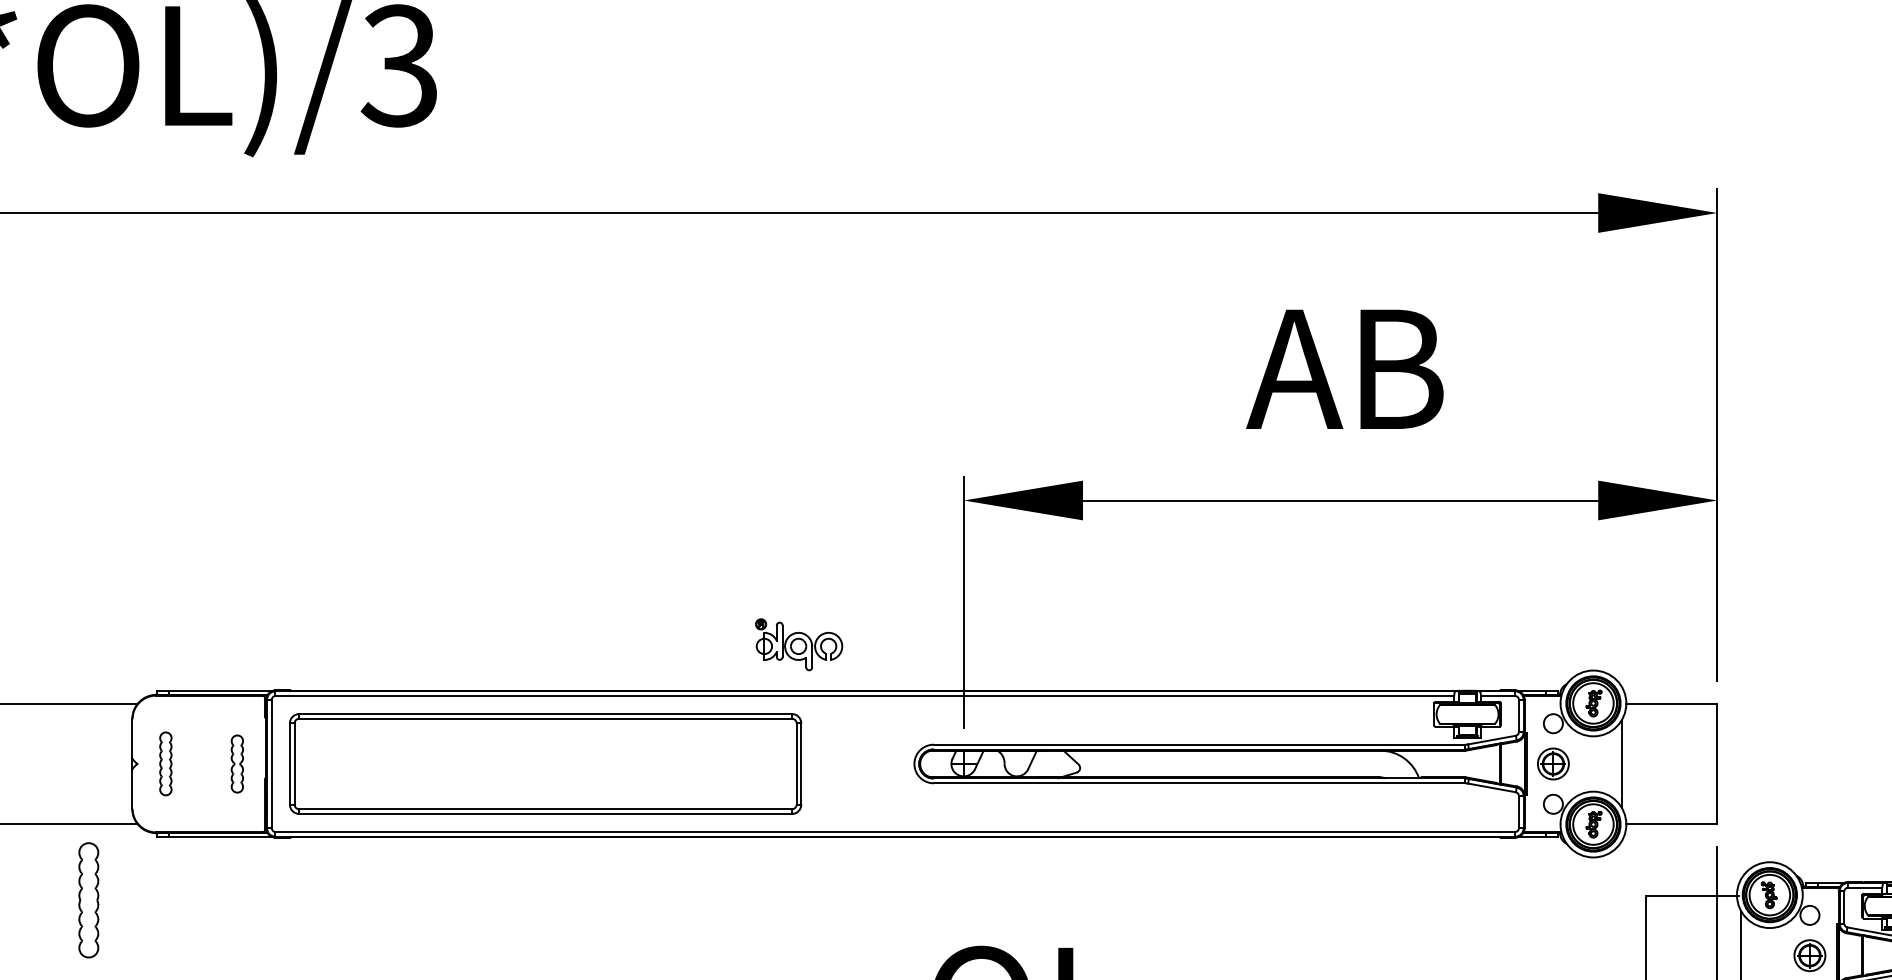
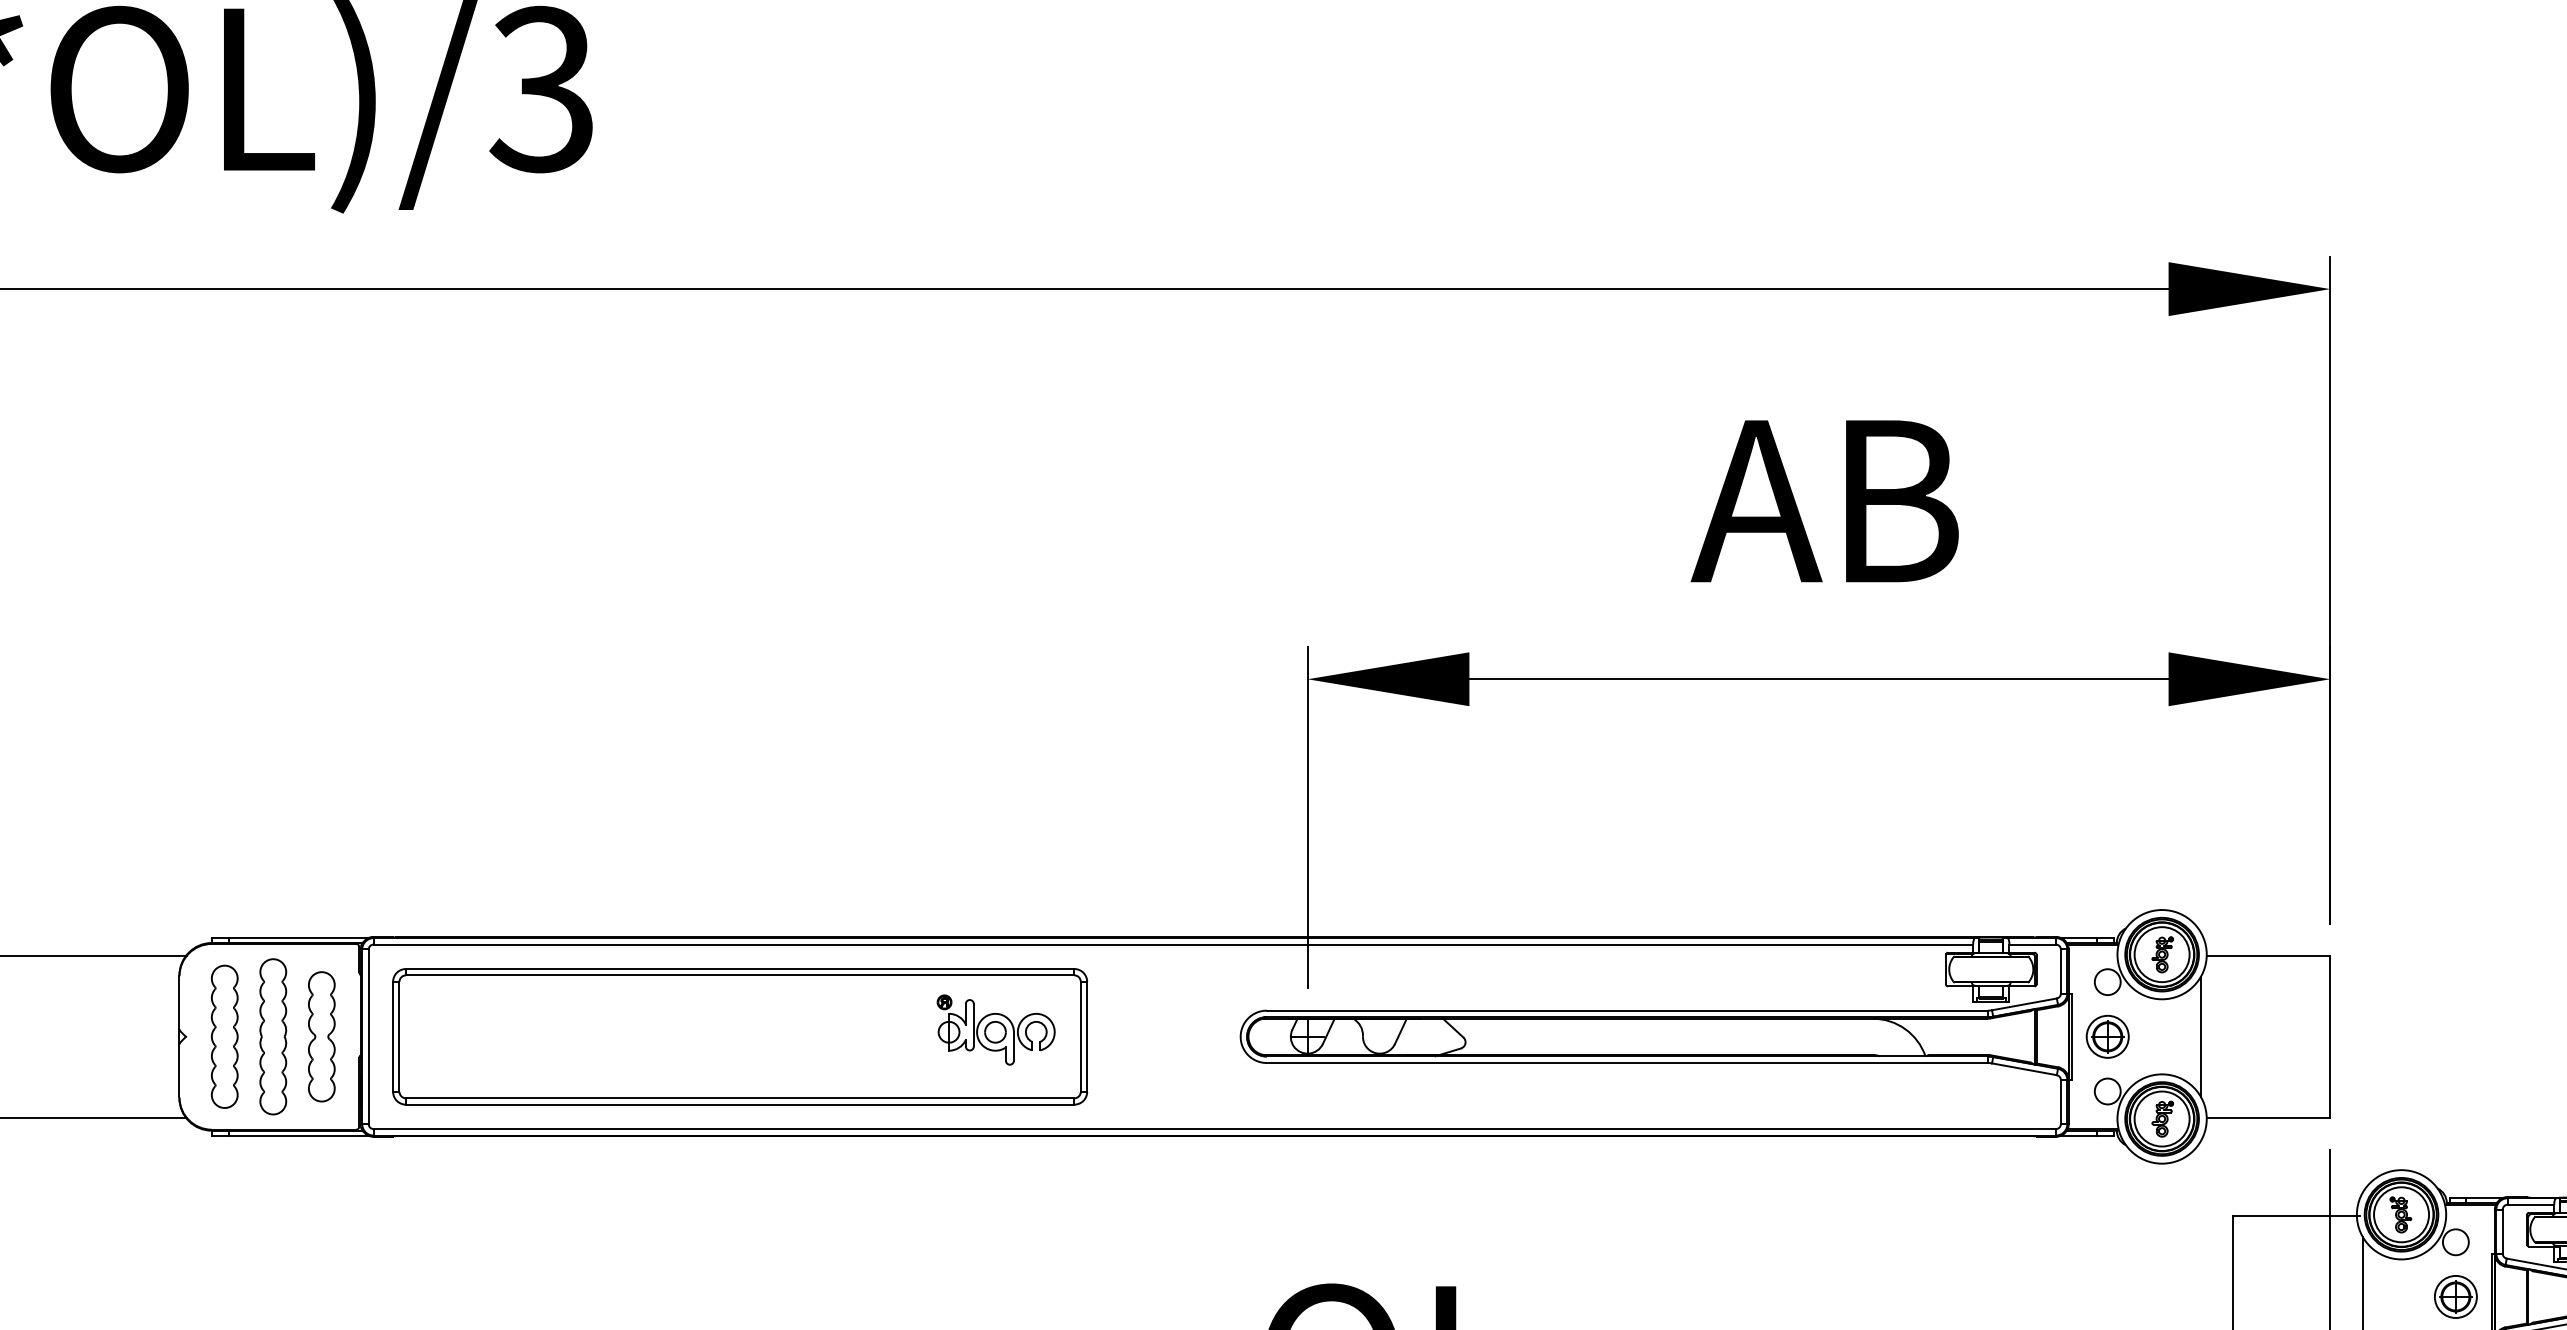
part: (798, 644) -> (995, 1029), moved
part: (165, 763) -> (224, 1036), size x1.67
part: (237, 763) -> (321, 1036), size x1.67
part: (88, 900) -> (273, 1036), moved

